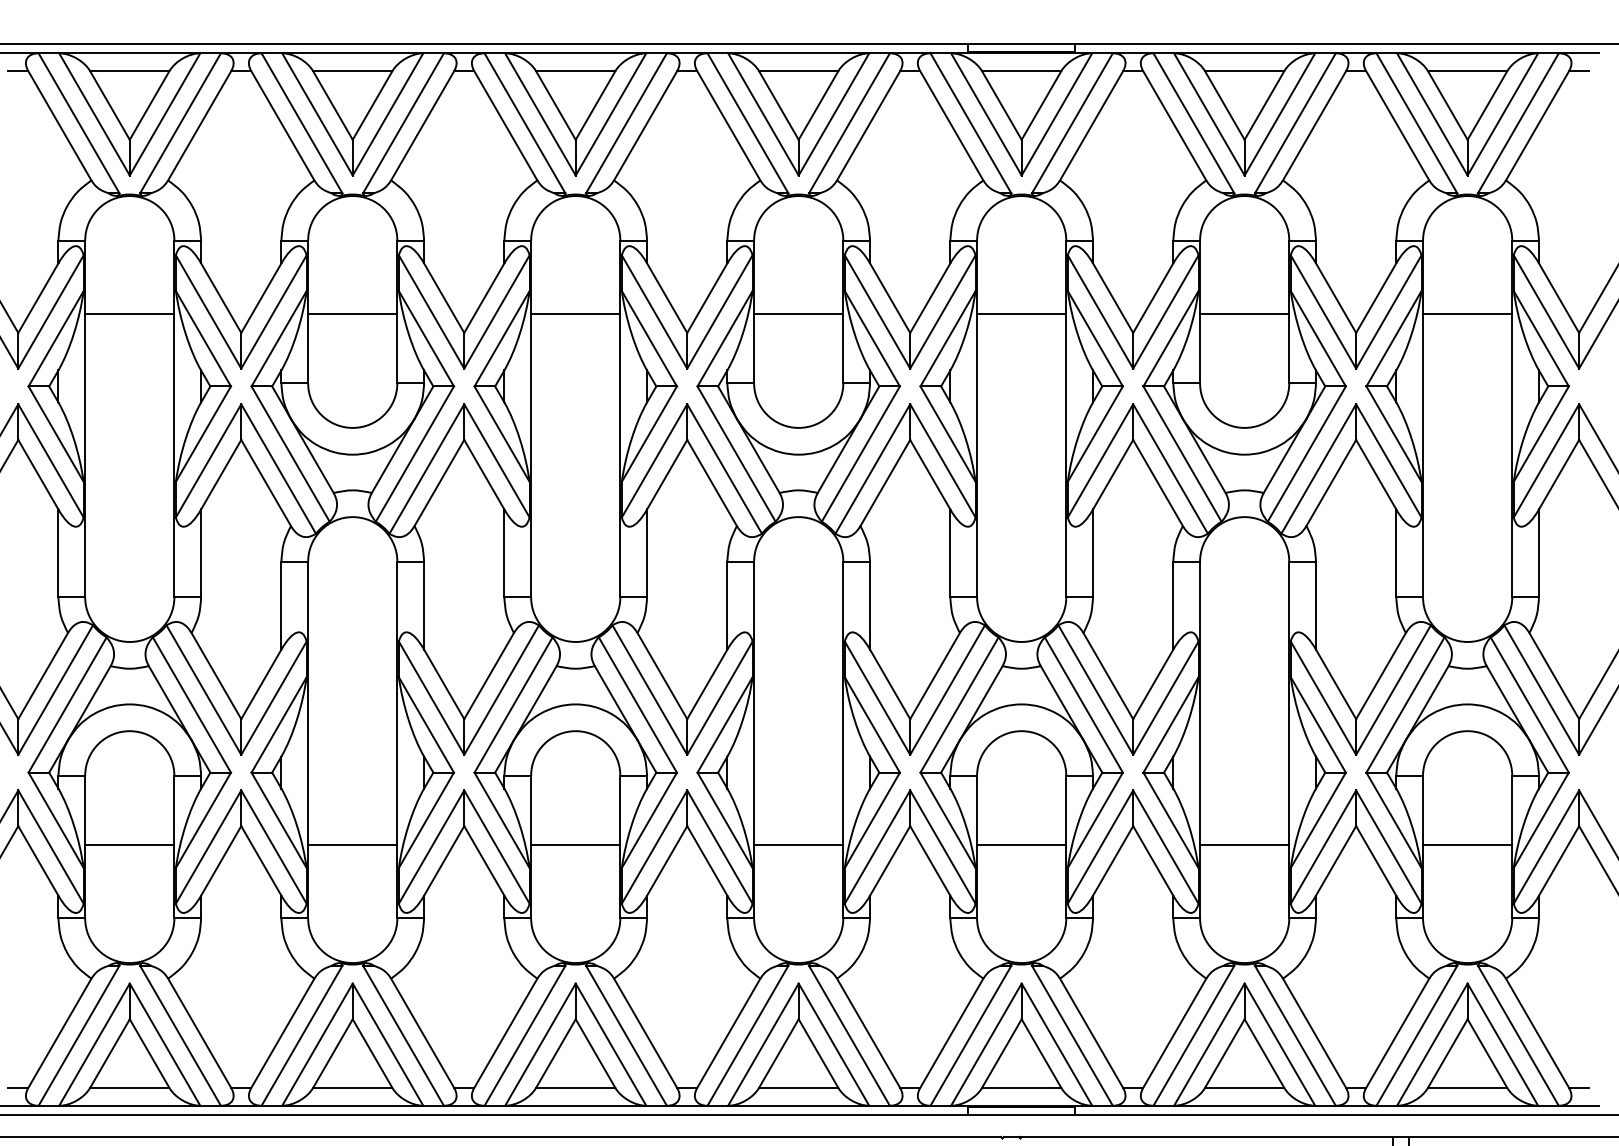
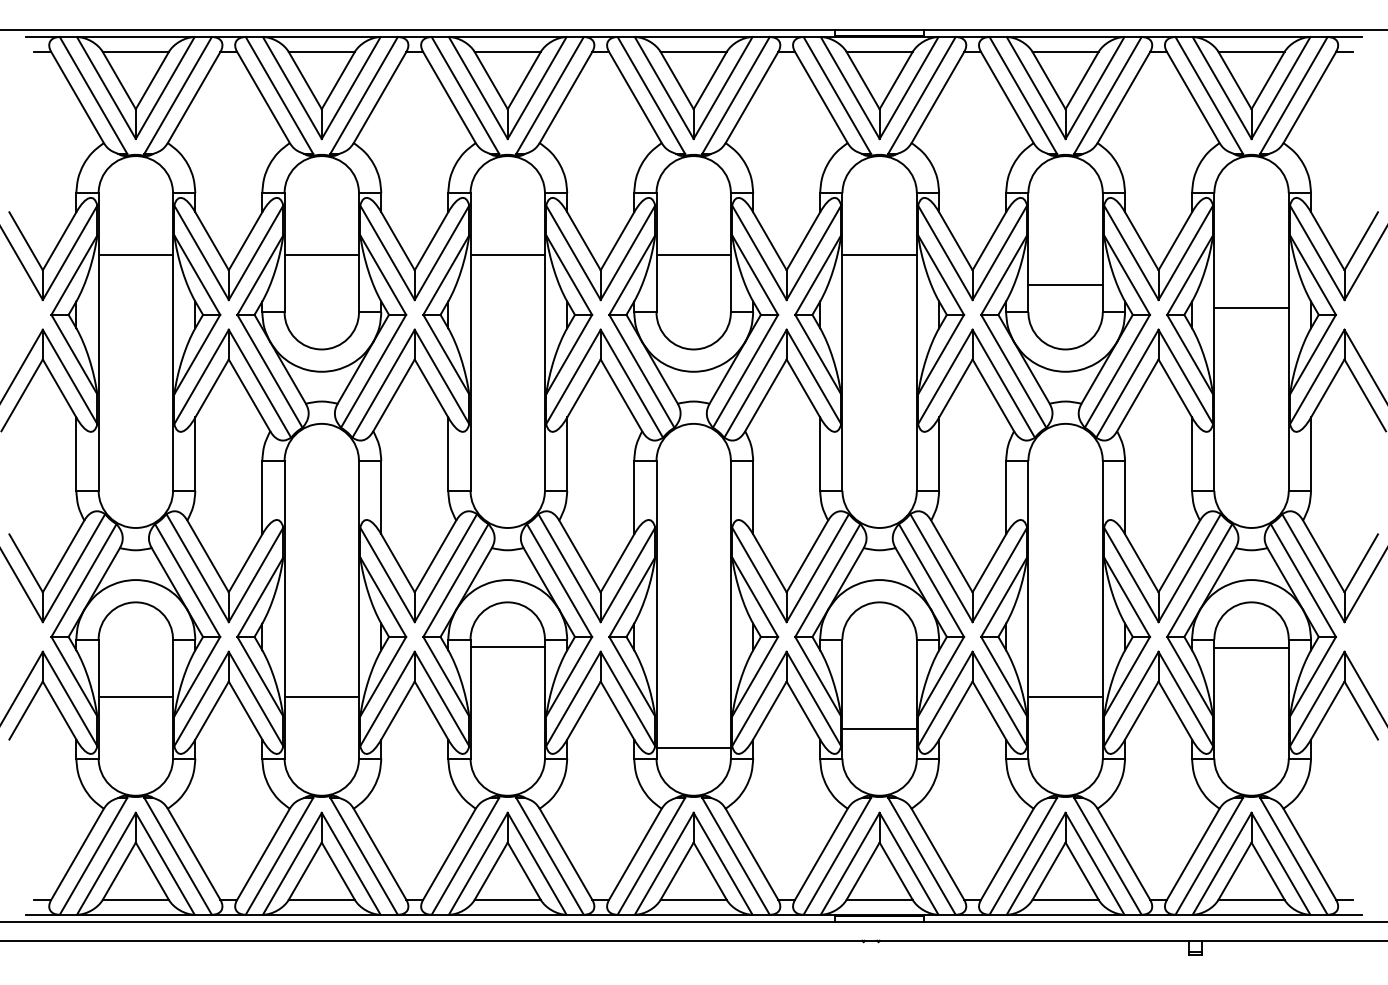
line: (1244, 314) -> (1065, 284), moved
line: (1467, 314) -> (1251, 307), moved
line: (575, 845) -> (507, 647), moved
line: (798, 845) -> (693, 748), moved
line: (1021, 845) -> (879, 729), moved
line: (1467, 845) -> (1251, 648), moved

